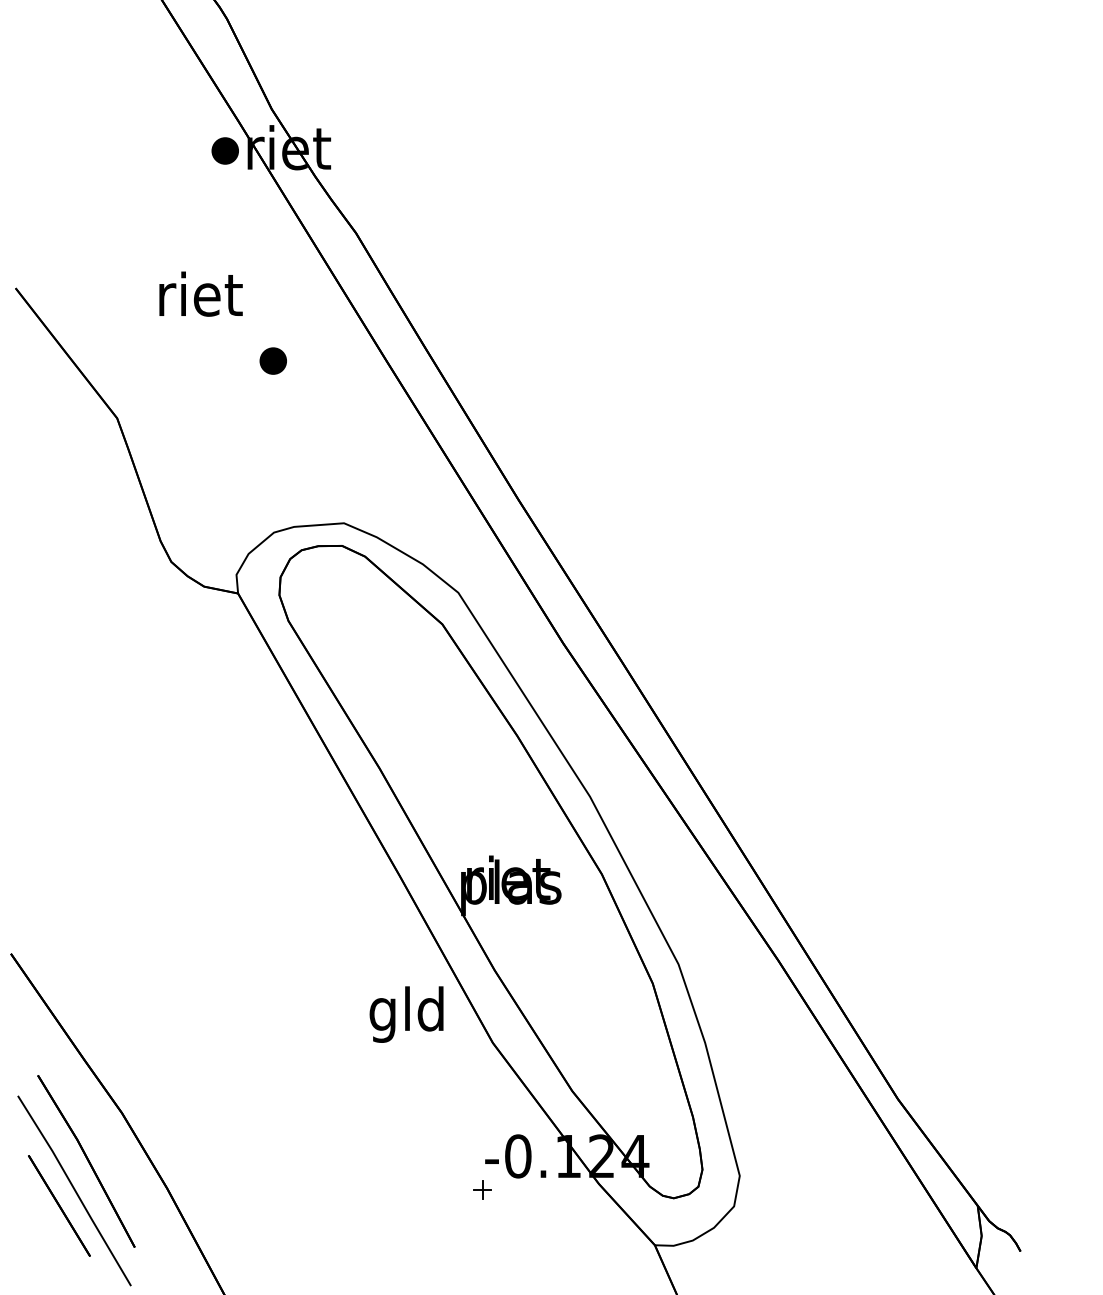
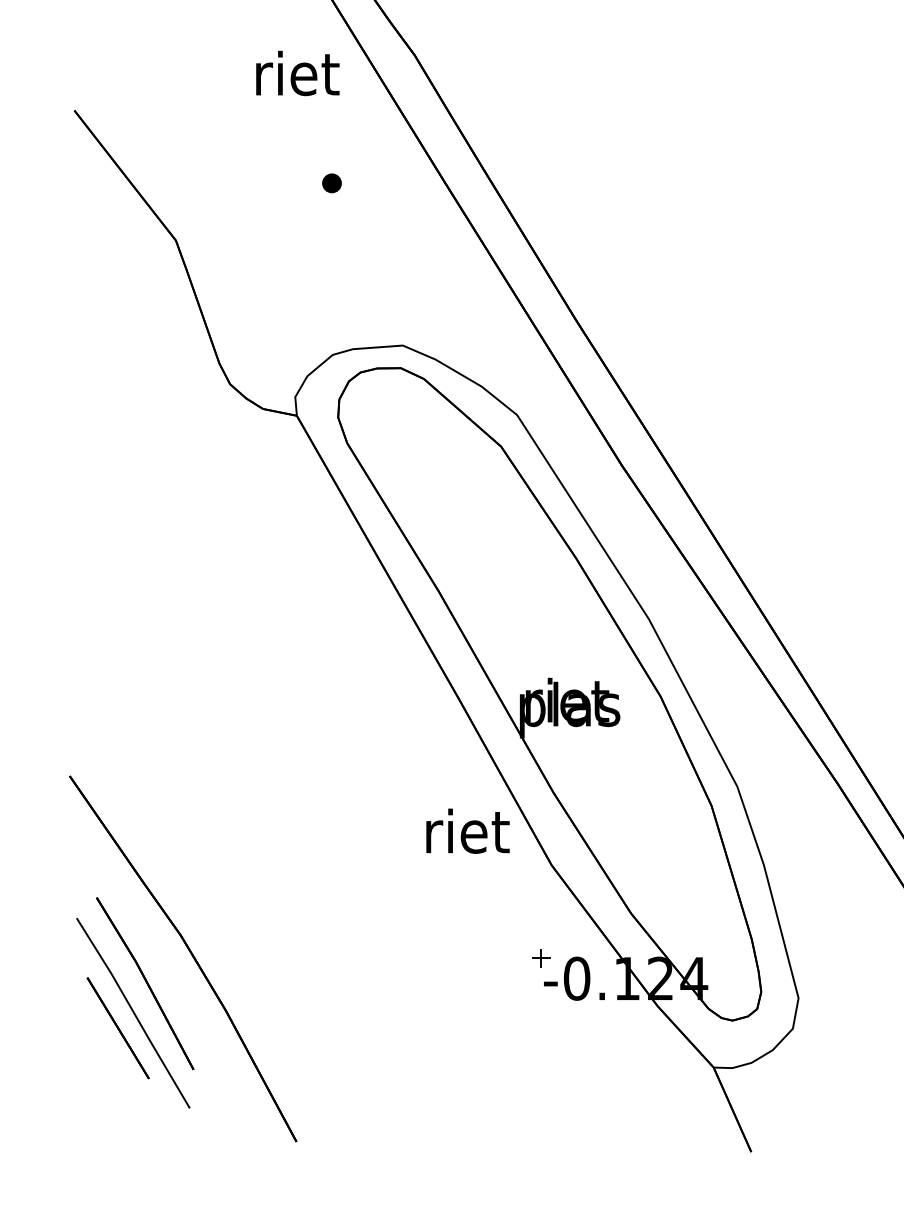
text: (200, 293) -> (297, 72), moved
part: (272, 360) -> (331, 182), size x0.7
text: (408, 1014) -> (467, 836), gld -> riet
part: (482, 1189) -> (541, 957), moved

